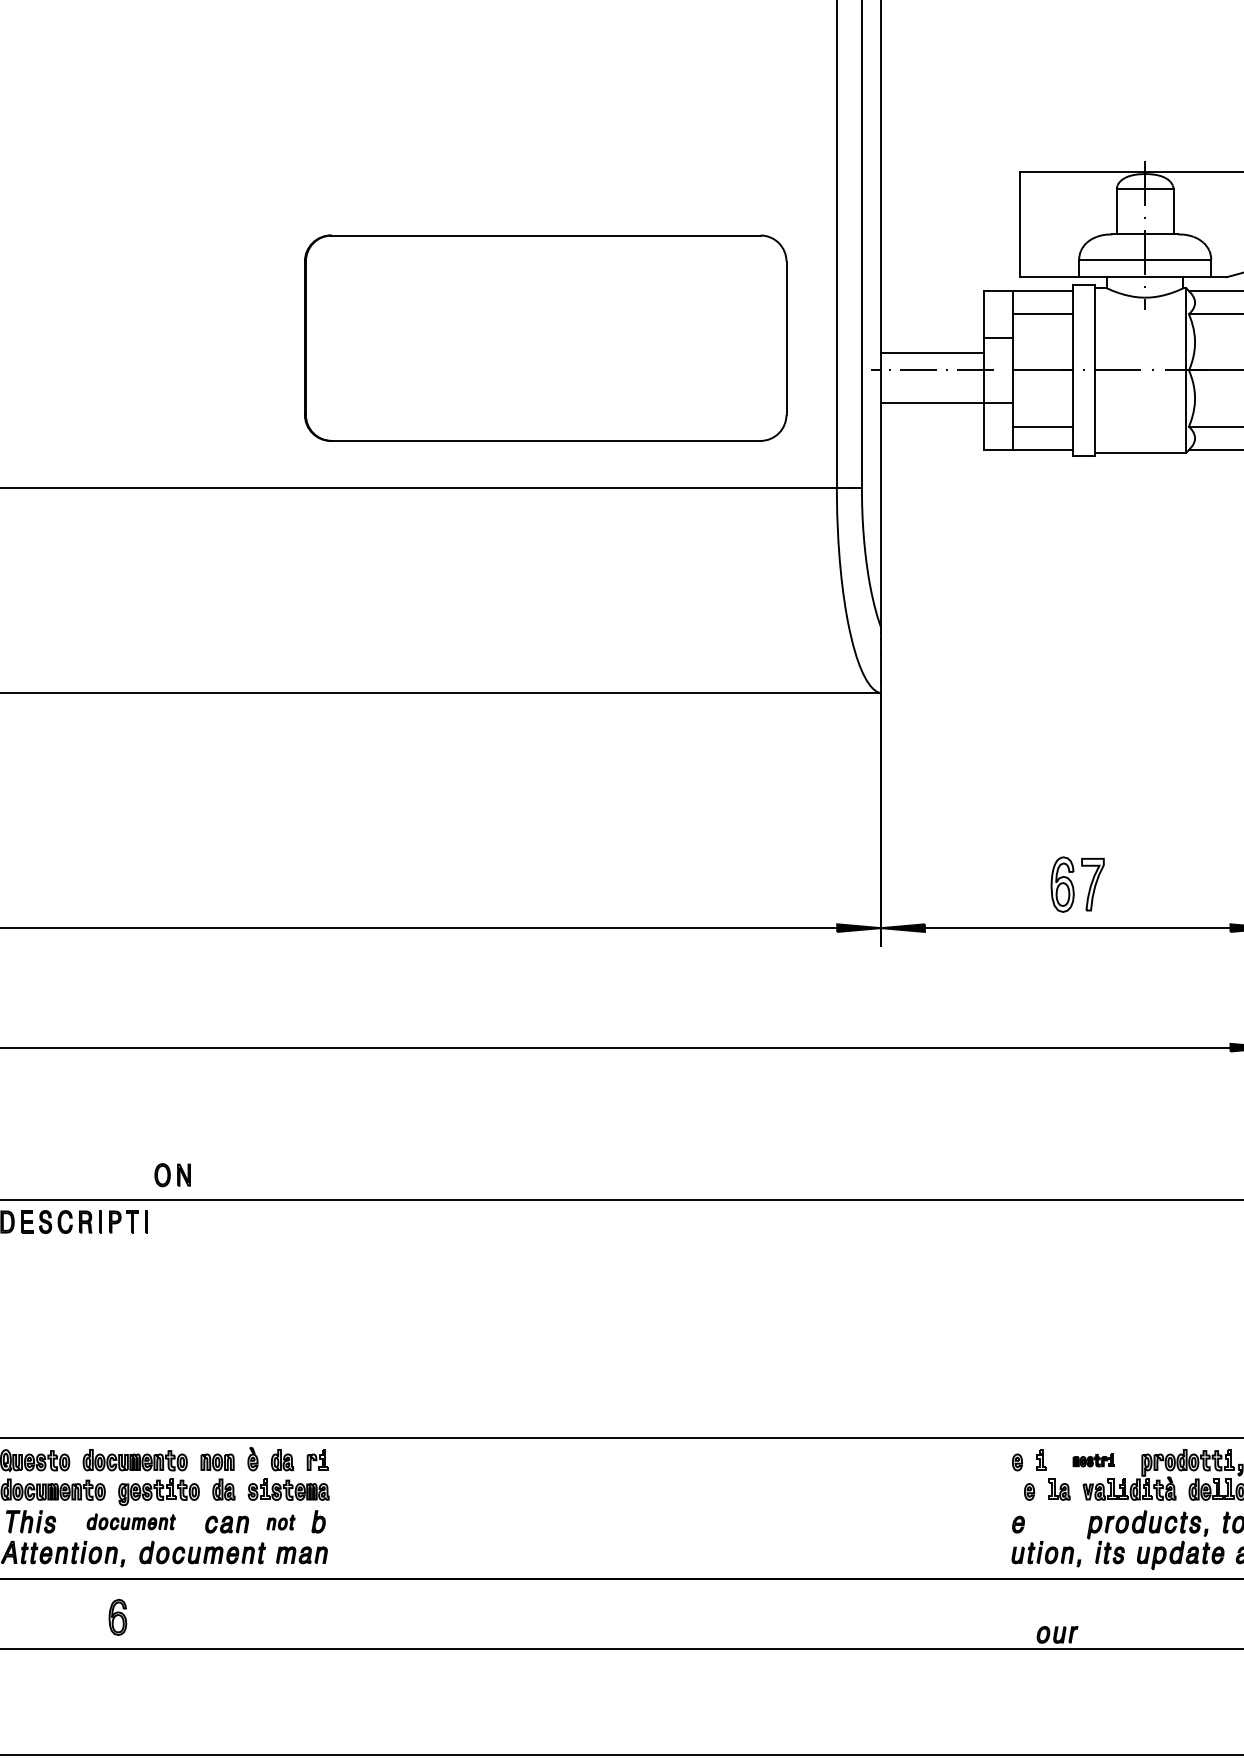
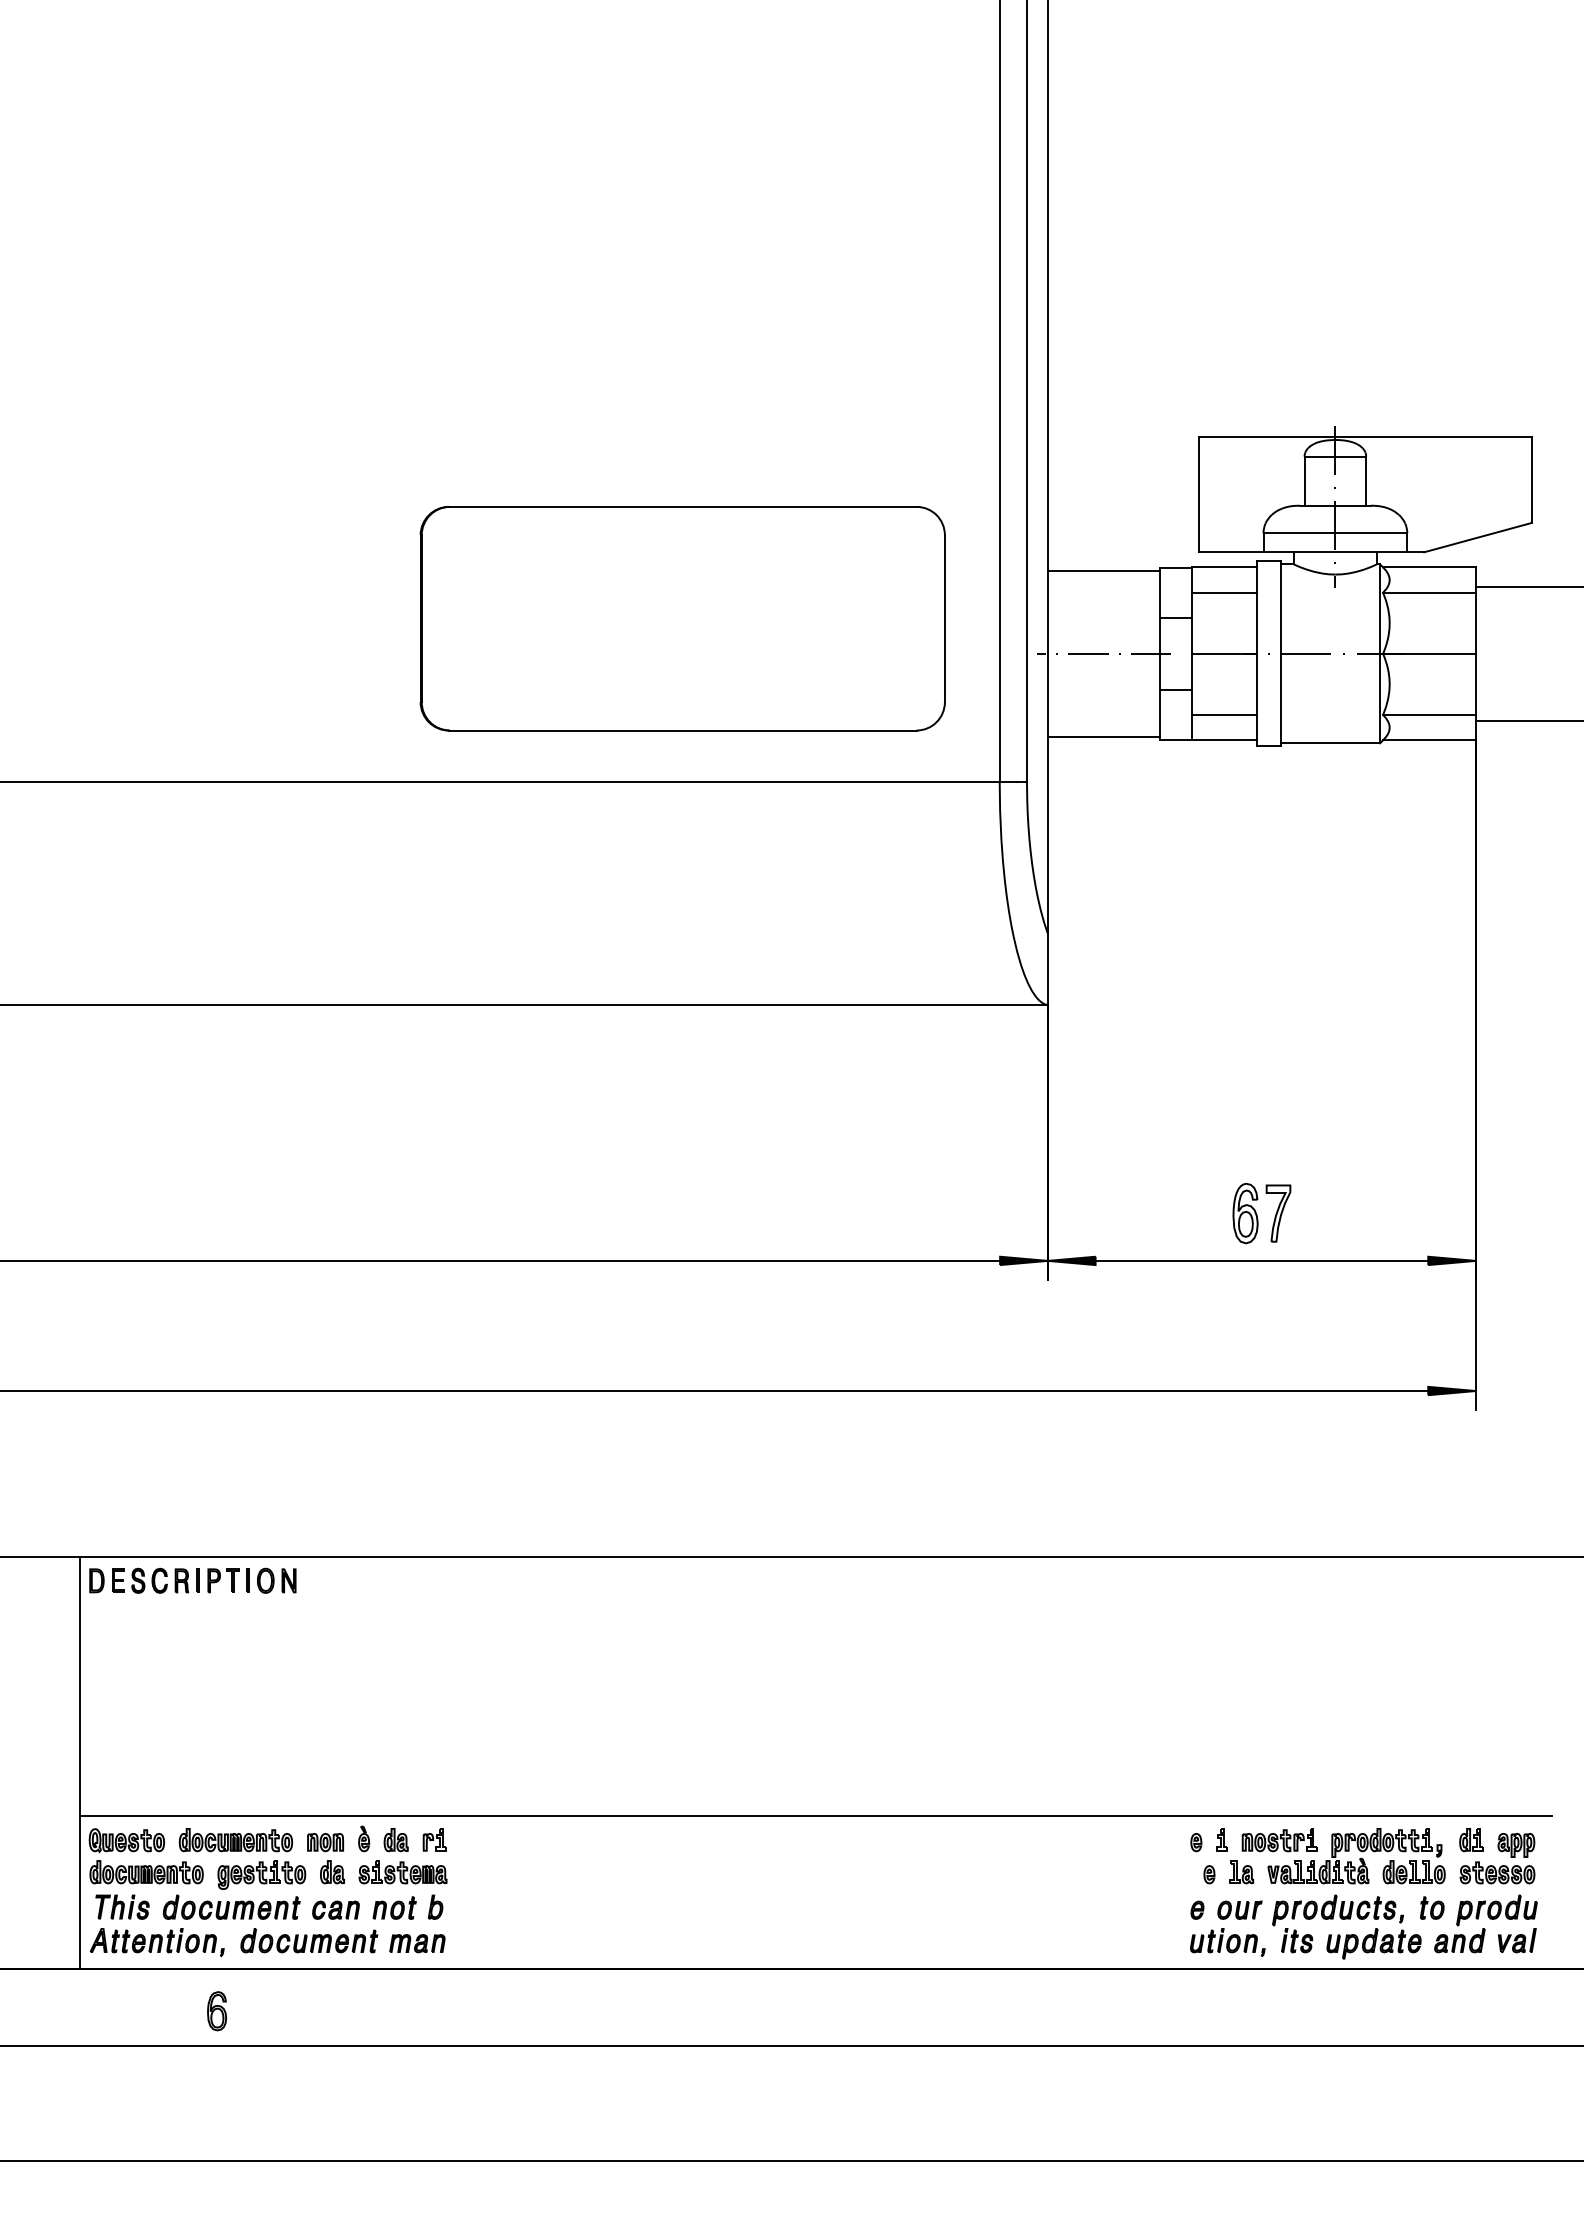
line: (932, 352) -> (1103, 570), moved
line: (932, 402) -> (1103, 736), moved
part: (172, 1174) -> (276, 1580), moved
part: (1093, 1460) -> (1279, 1840), size x1.67
part: (131, 1521) -> (231, 1906), size x1.43
part: (280, 1522) -> (394, 1907), size x1.43
part: (1057, 1634) -> (1239, 1909), moved

